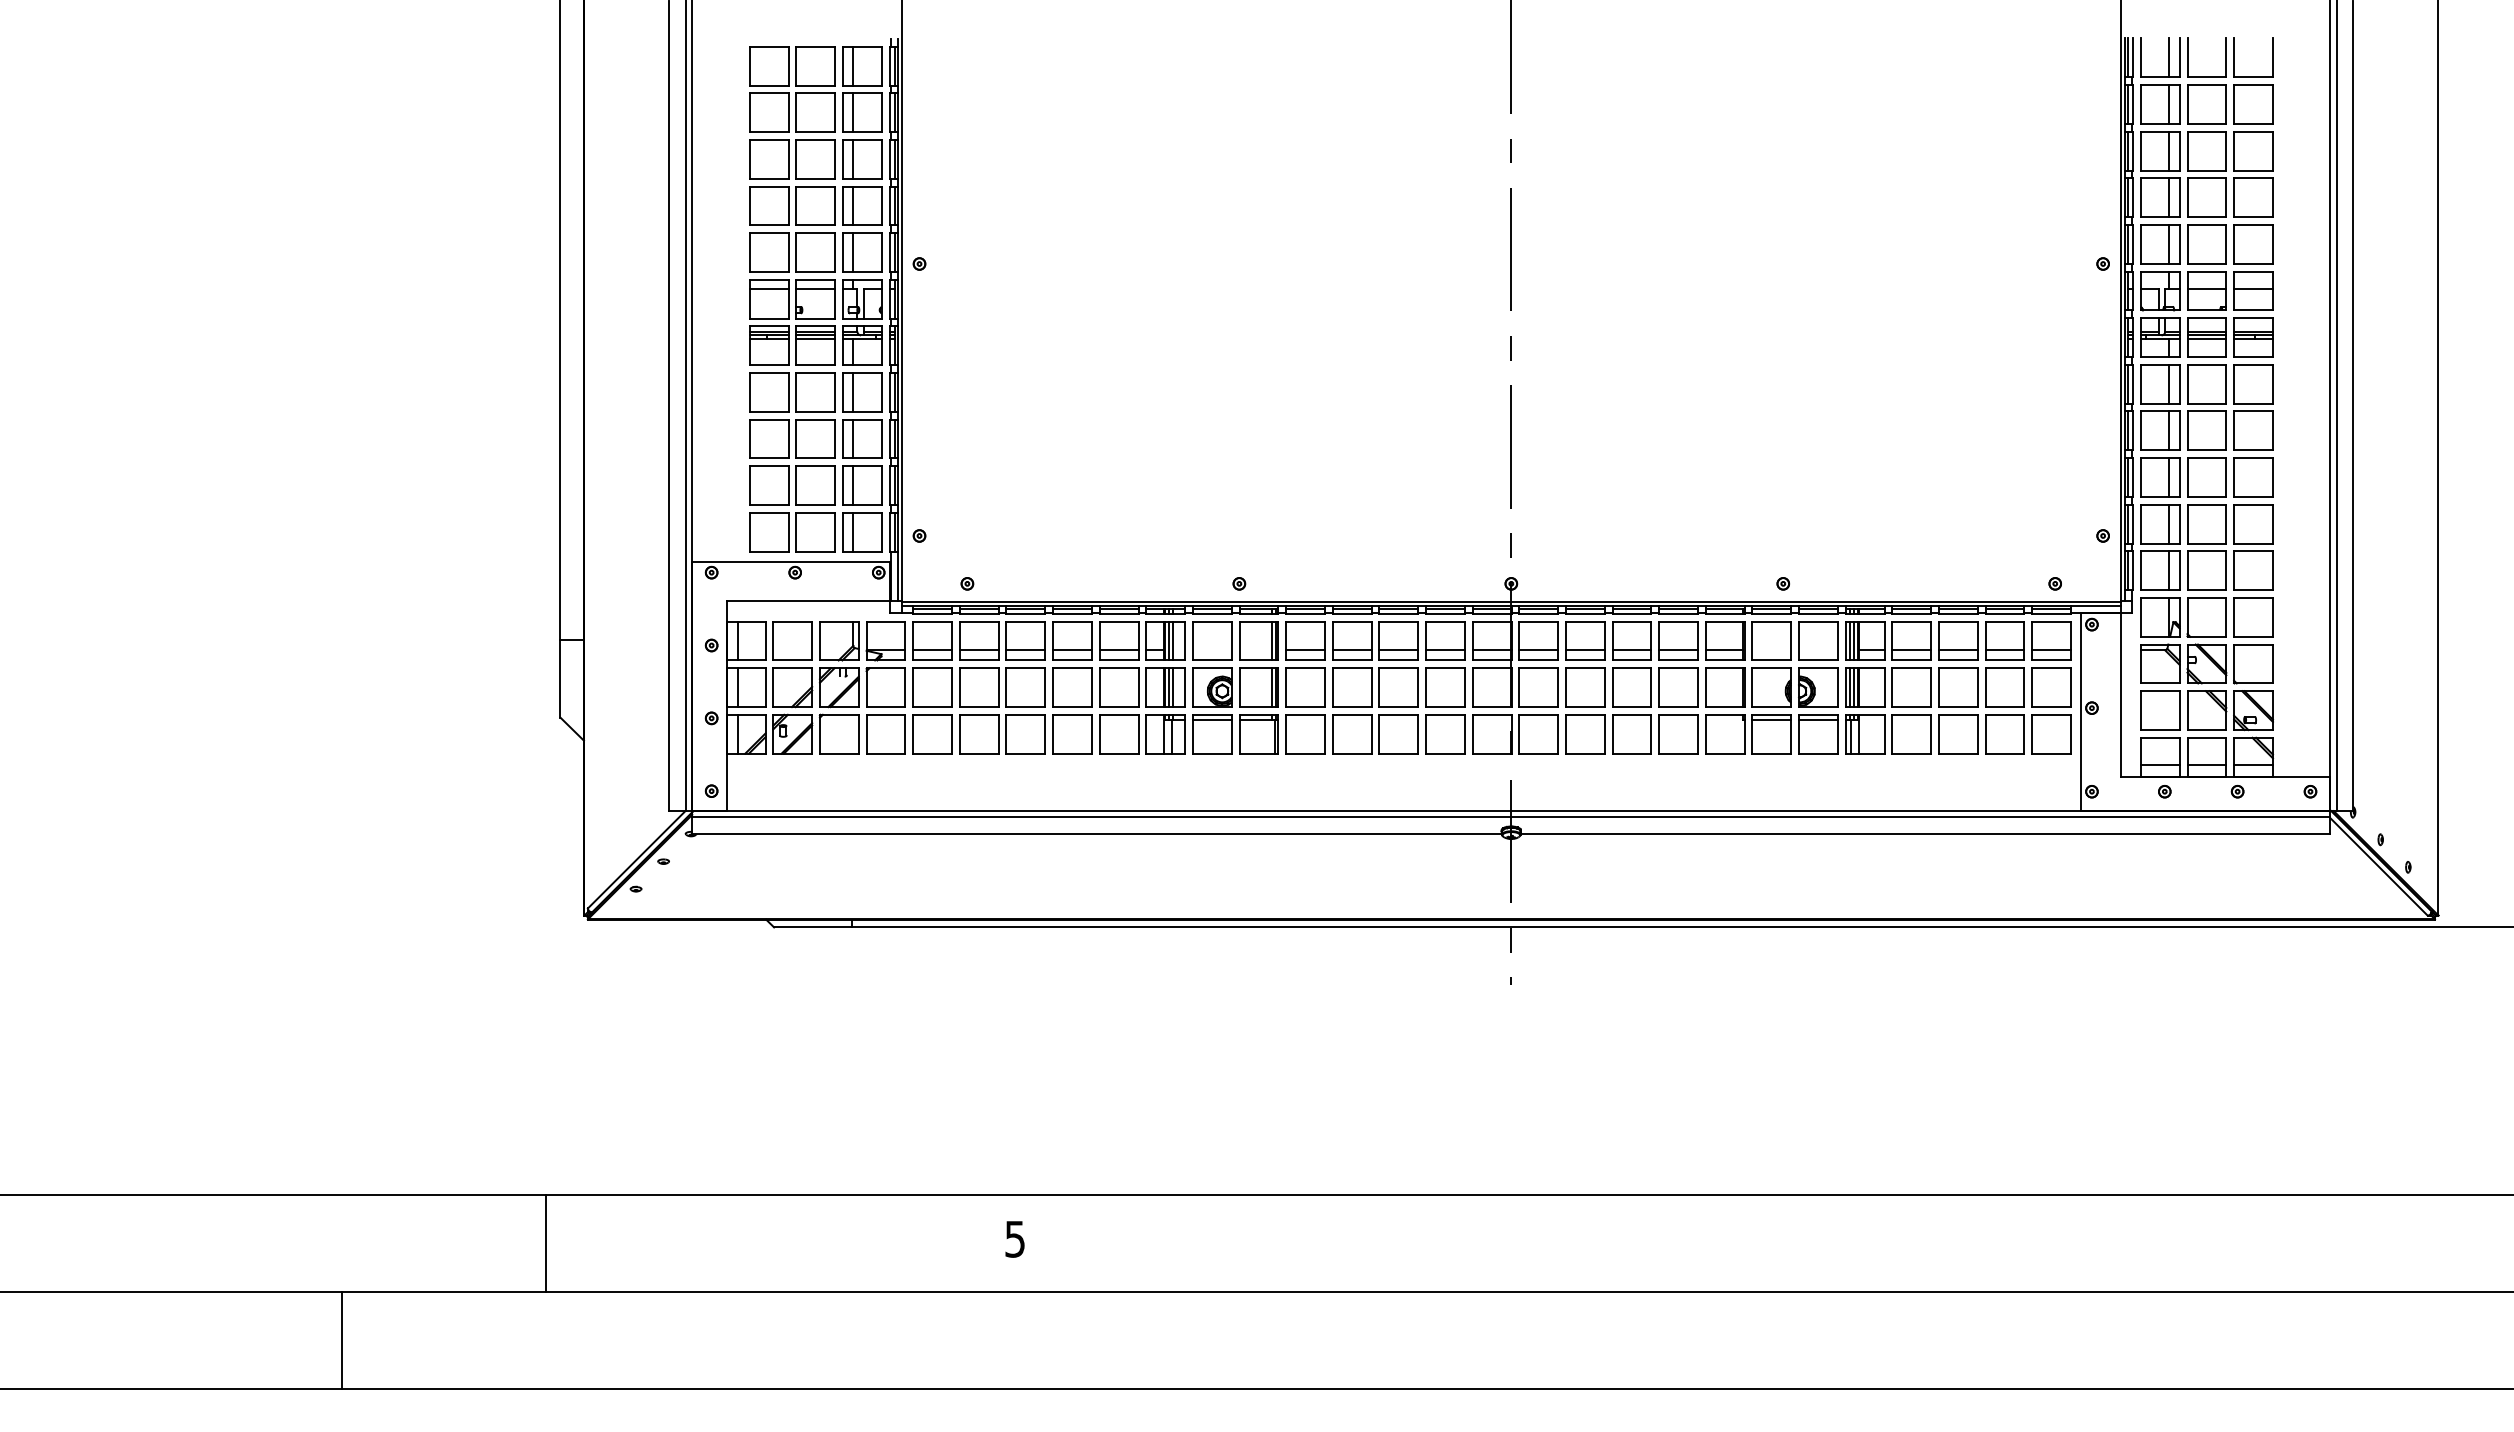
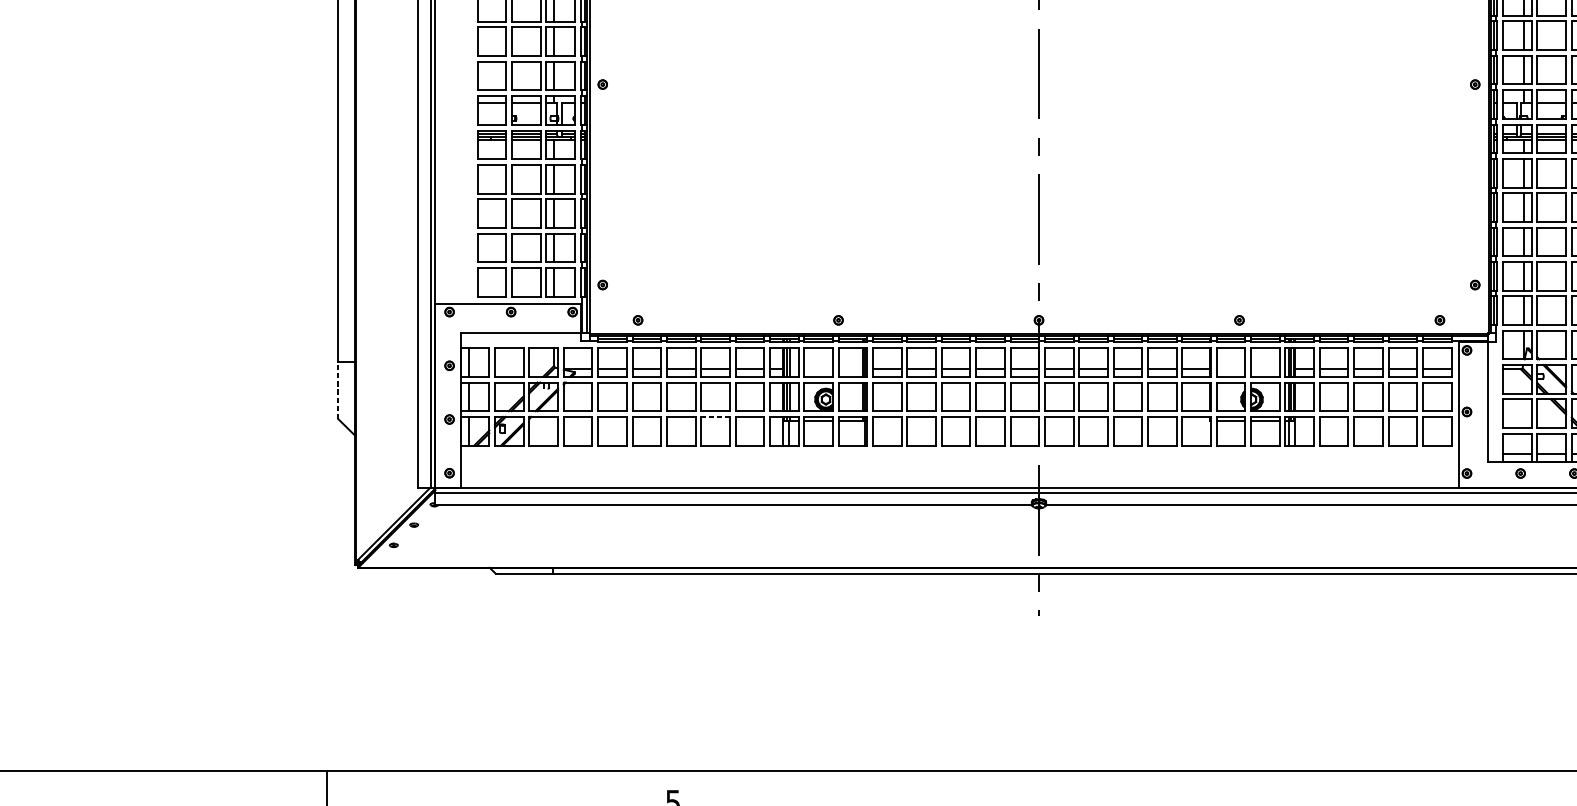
line: (560, 678) -> (338, 390), solid -> dashed
line: (1072, 714) -> (715, 416), solid -> dashed

